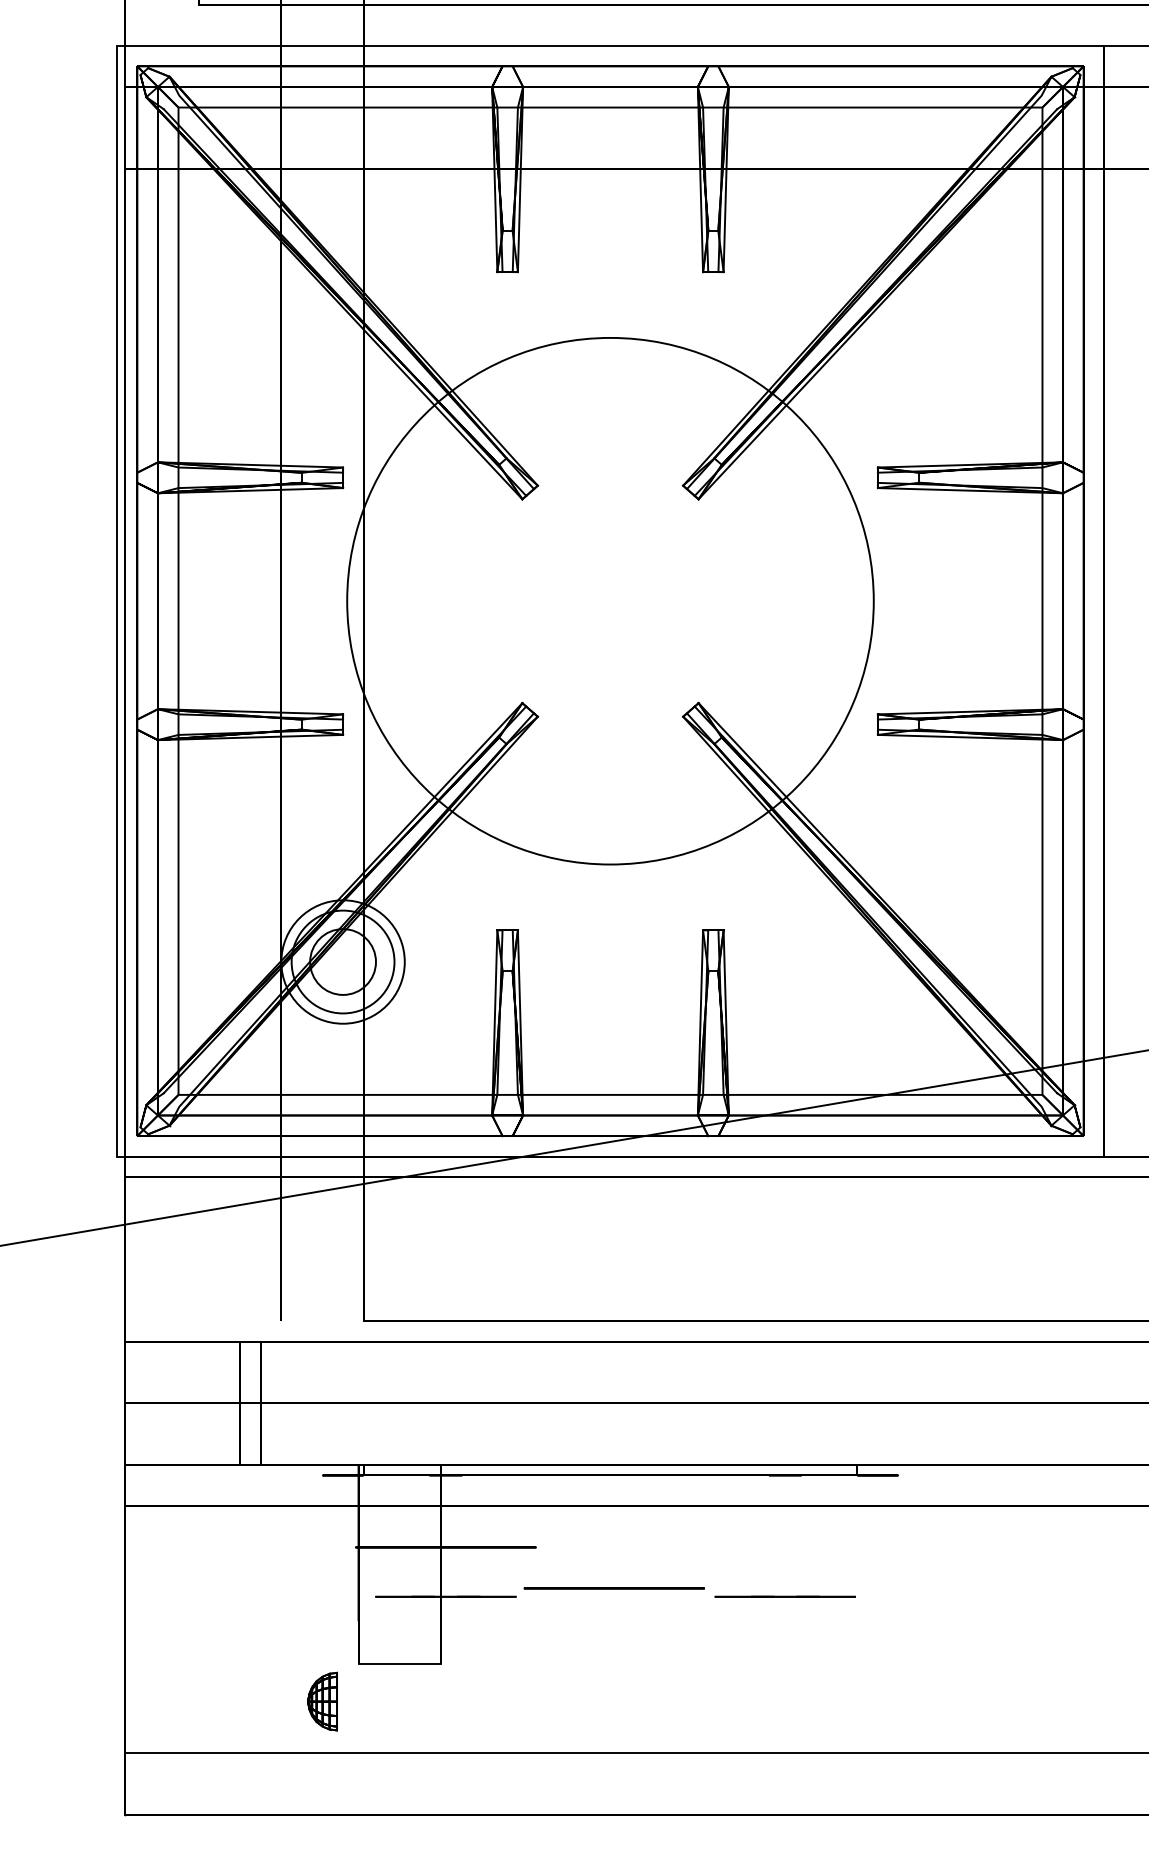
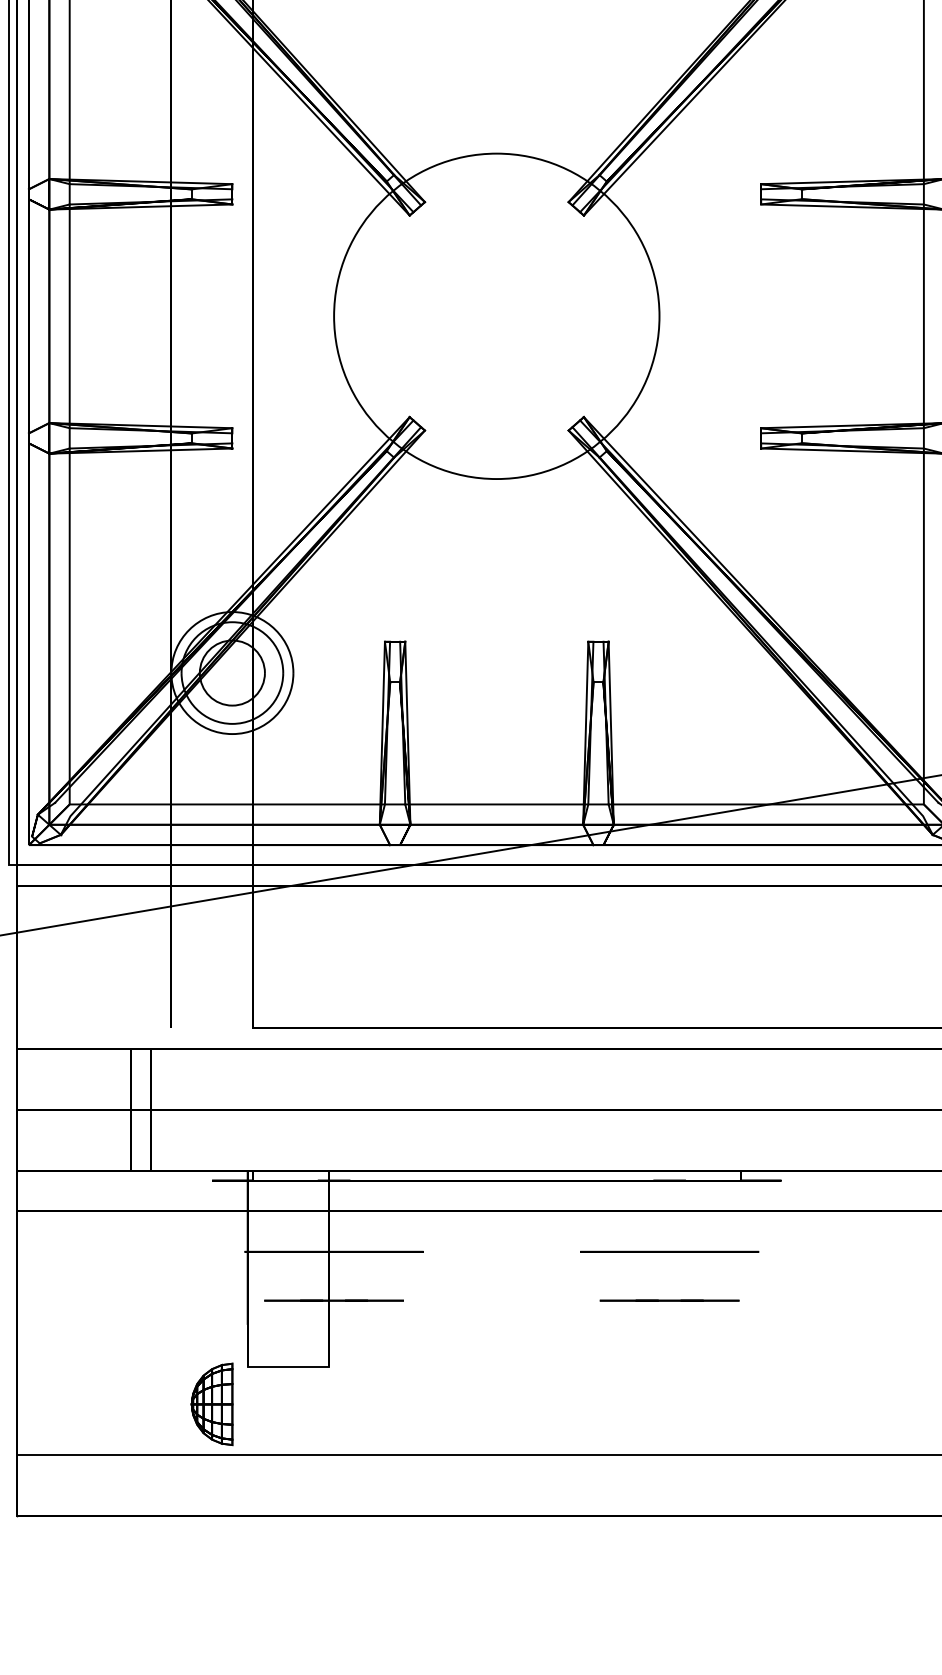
circle: (610, 600) -> (496, 315), size x0.62
circle: (613, 1588) -> (668, 1251), moved
part: (322, 1701) -> (212, 1404), size x1.43

